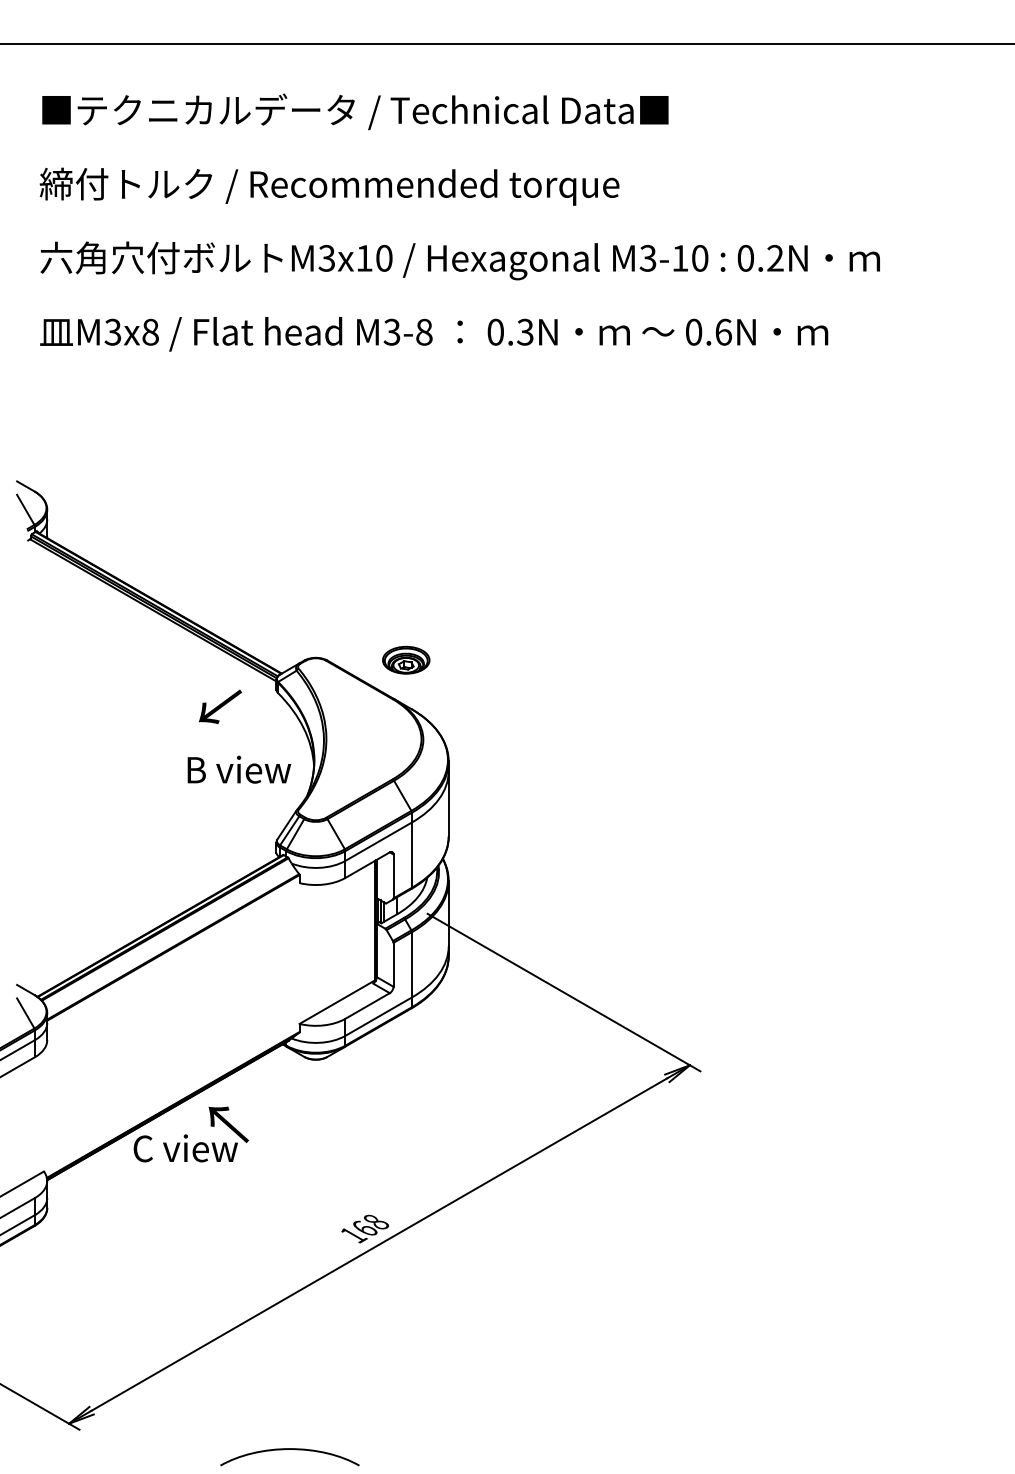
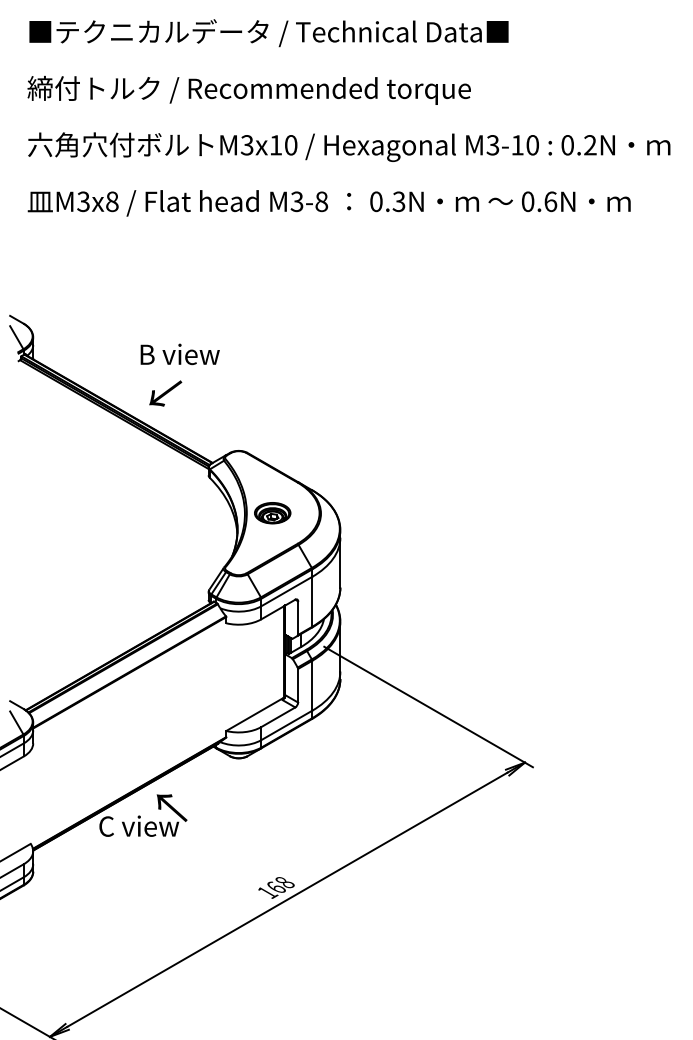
part: (406, 659) -> (272, 512), moved
text: (220, 706) -> (165, 393), moved
text: (239, 769) -> (180, 354), moved

